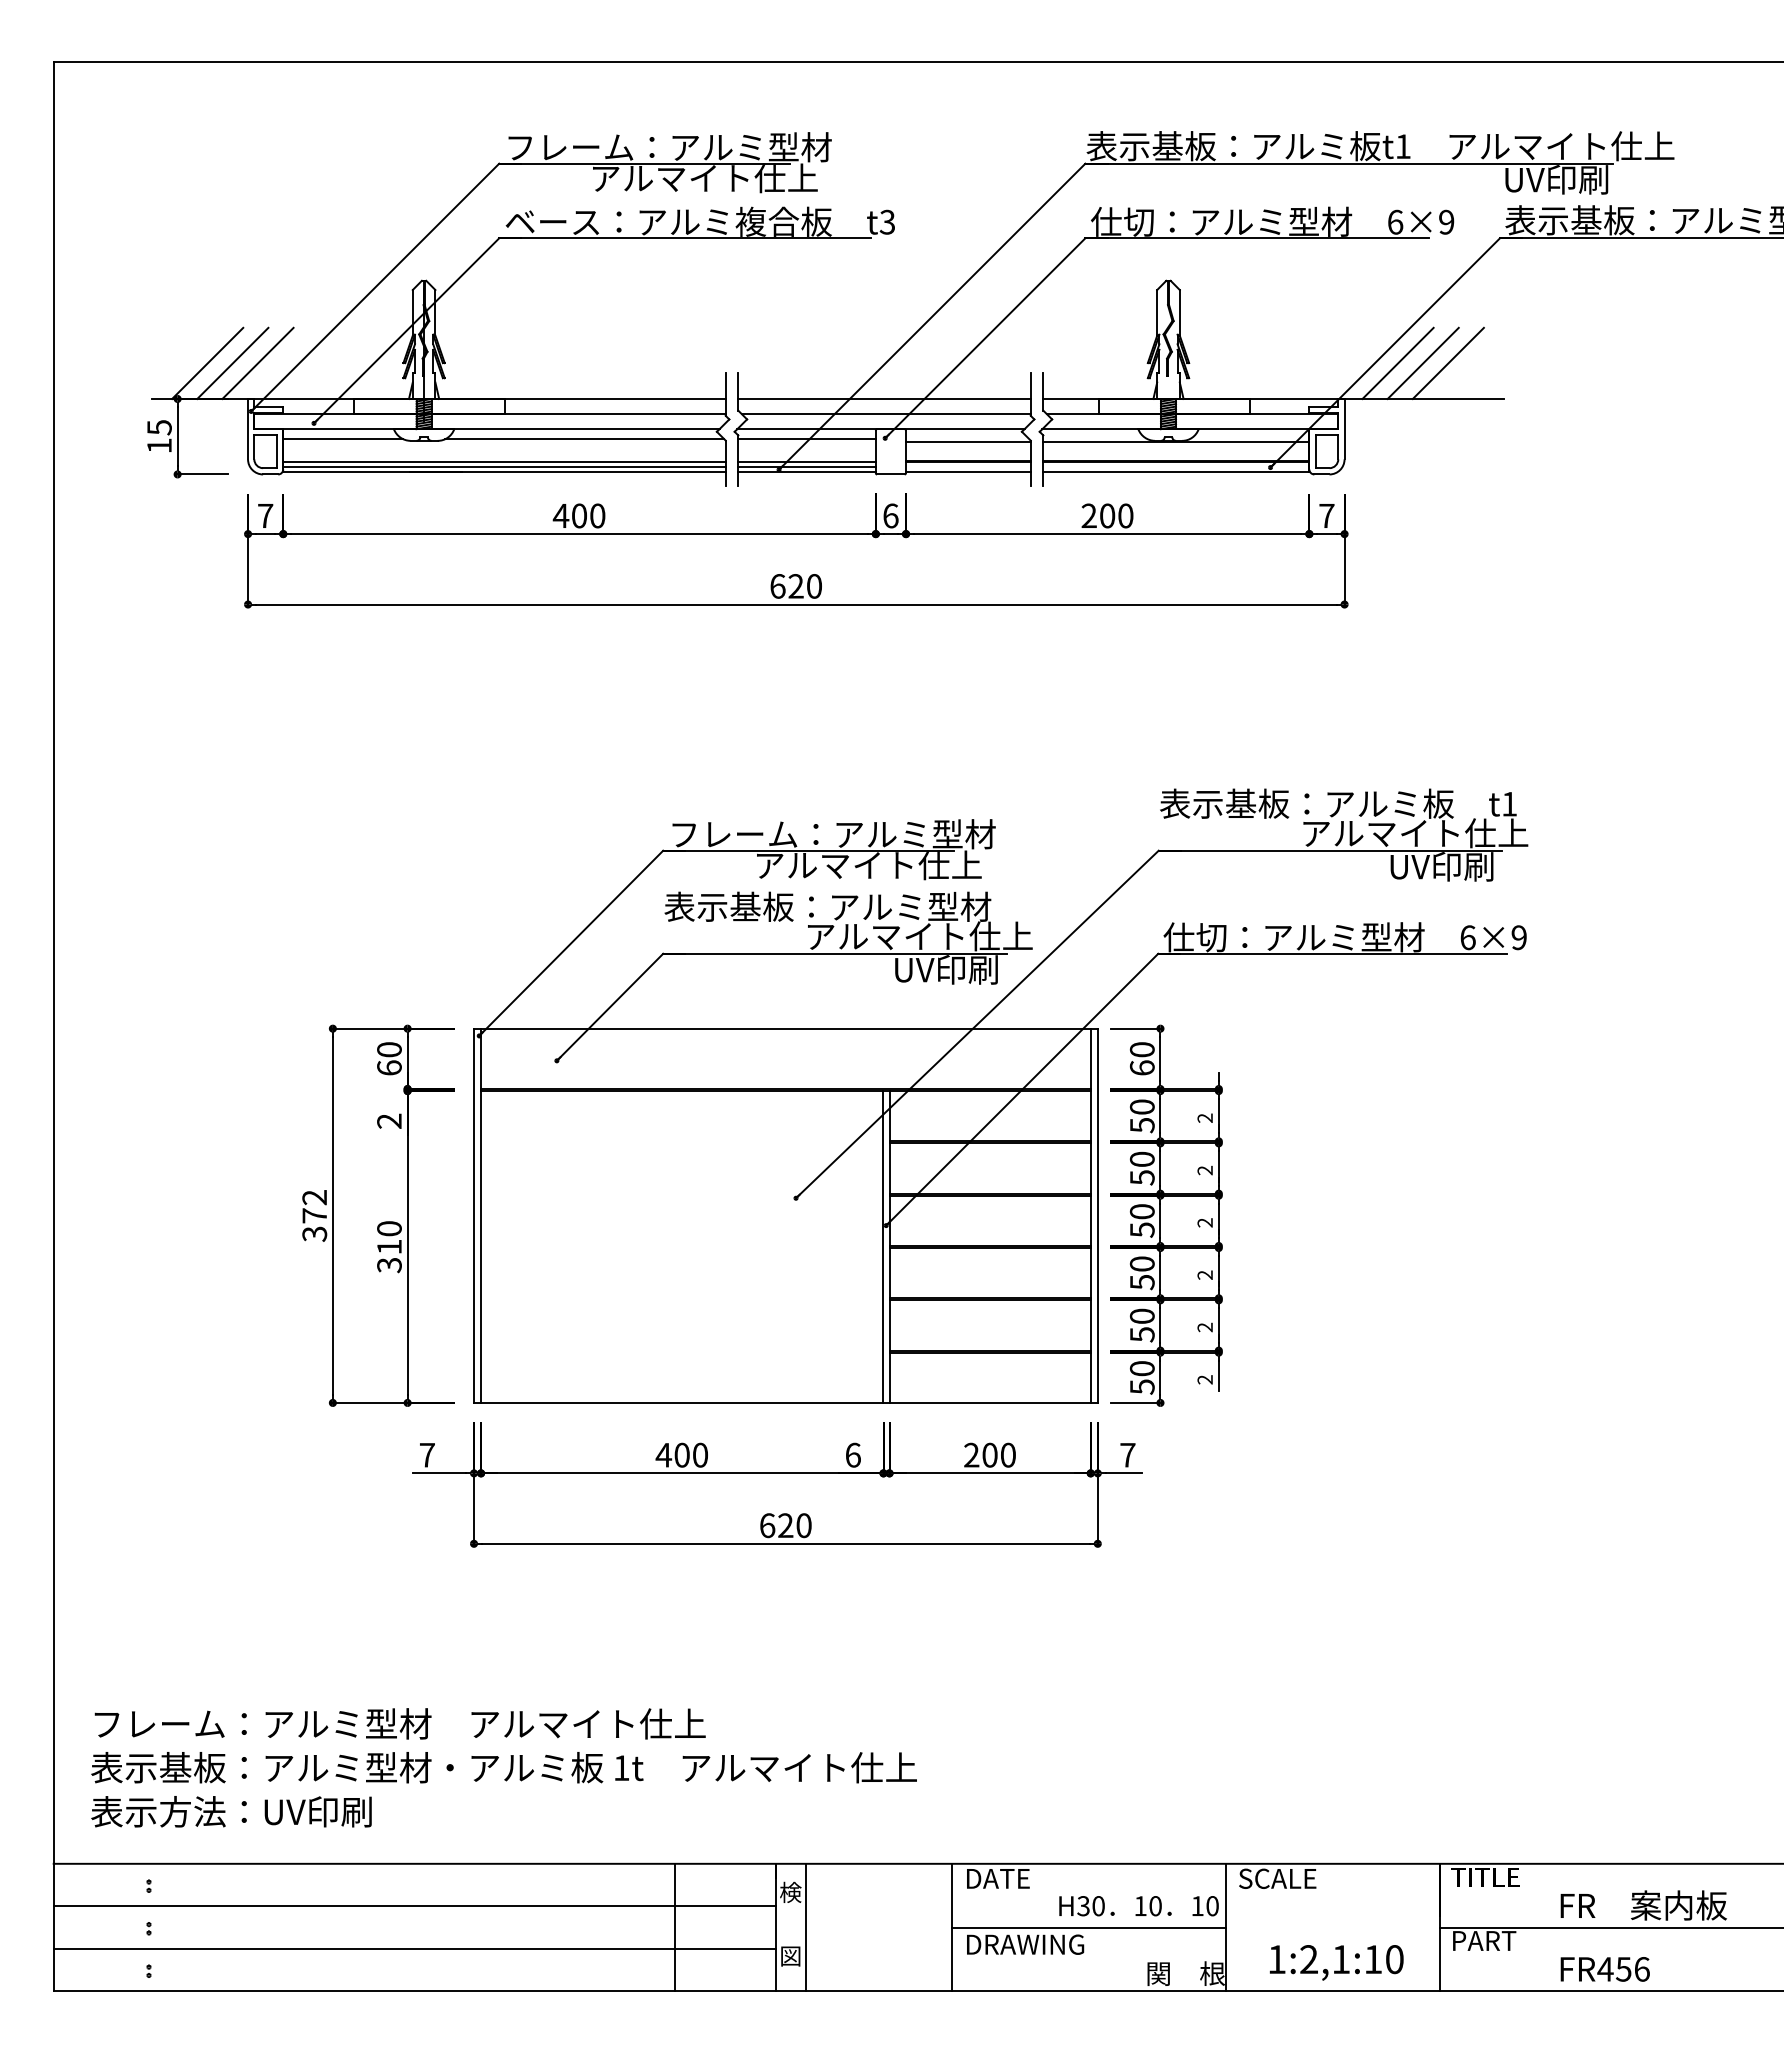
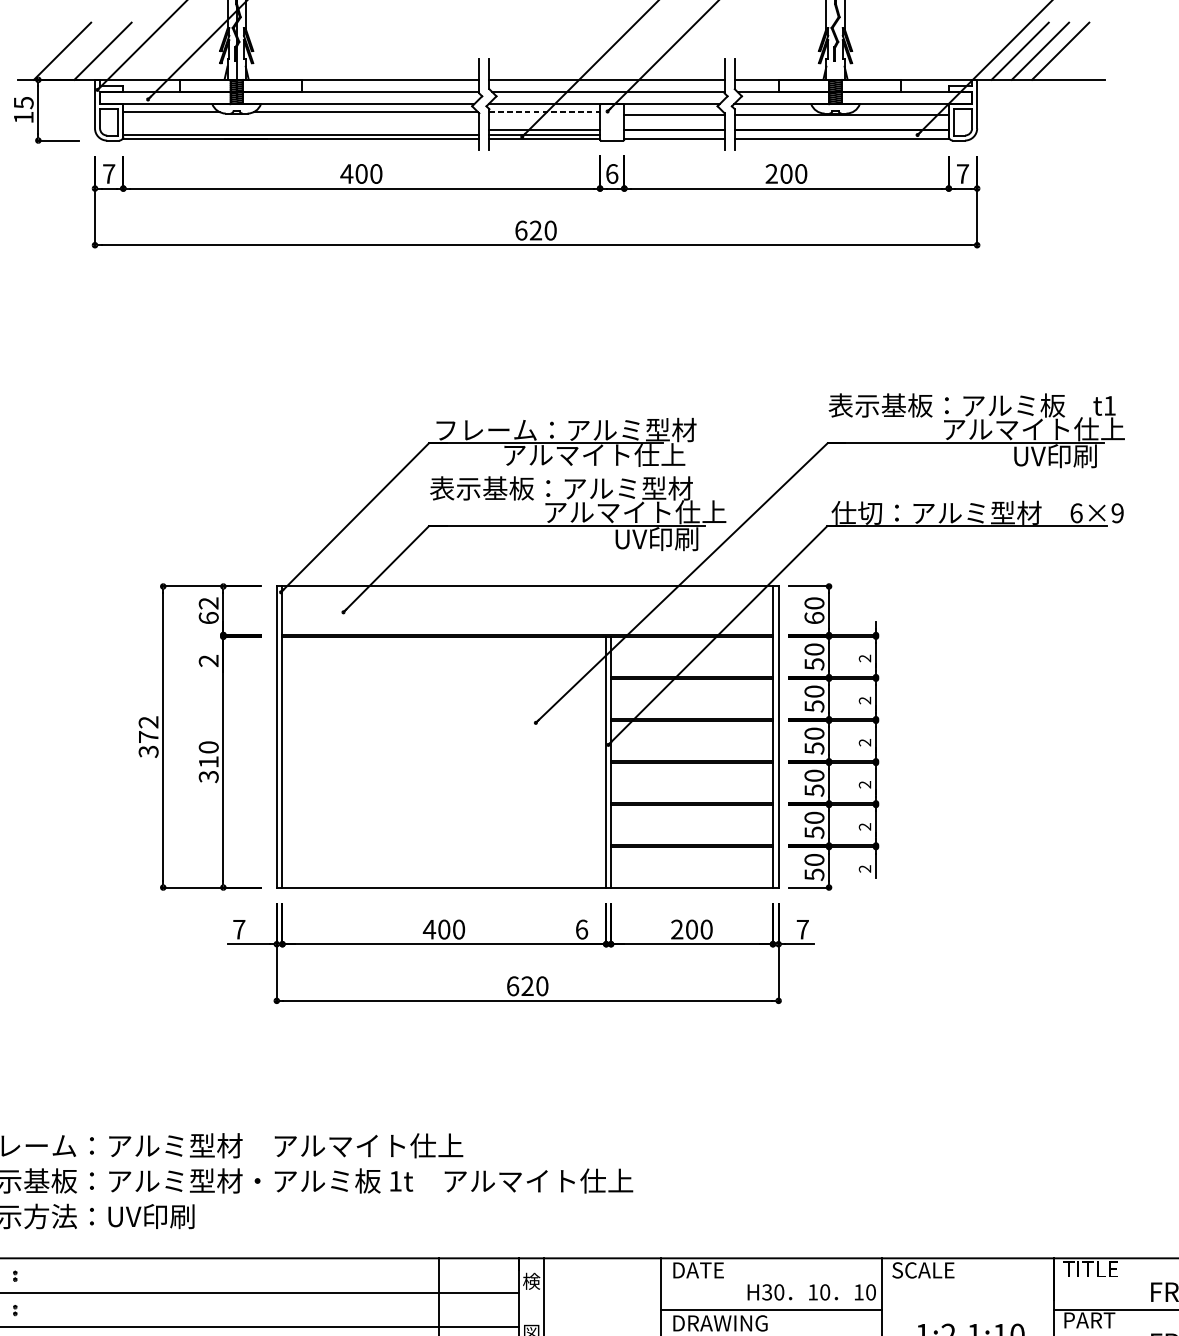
line: (232, 363) -> (82, 51), removed
line: (807, 439) -> (545, 112), solid -> dashed
line: (504, 461) -> (301, 130), removed
text: (389, 1049) -> (208, 603), 60 -> 62

